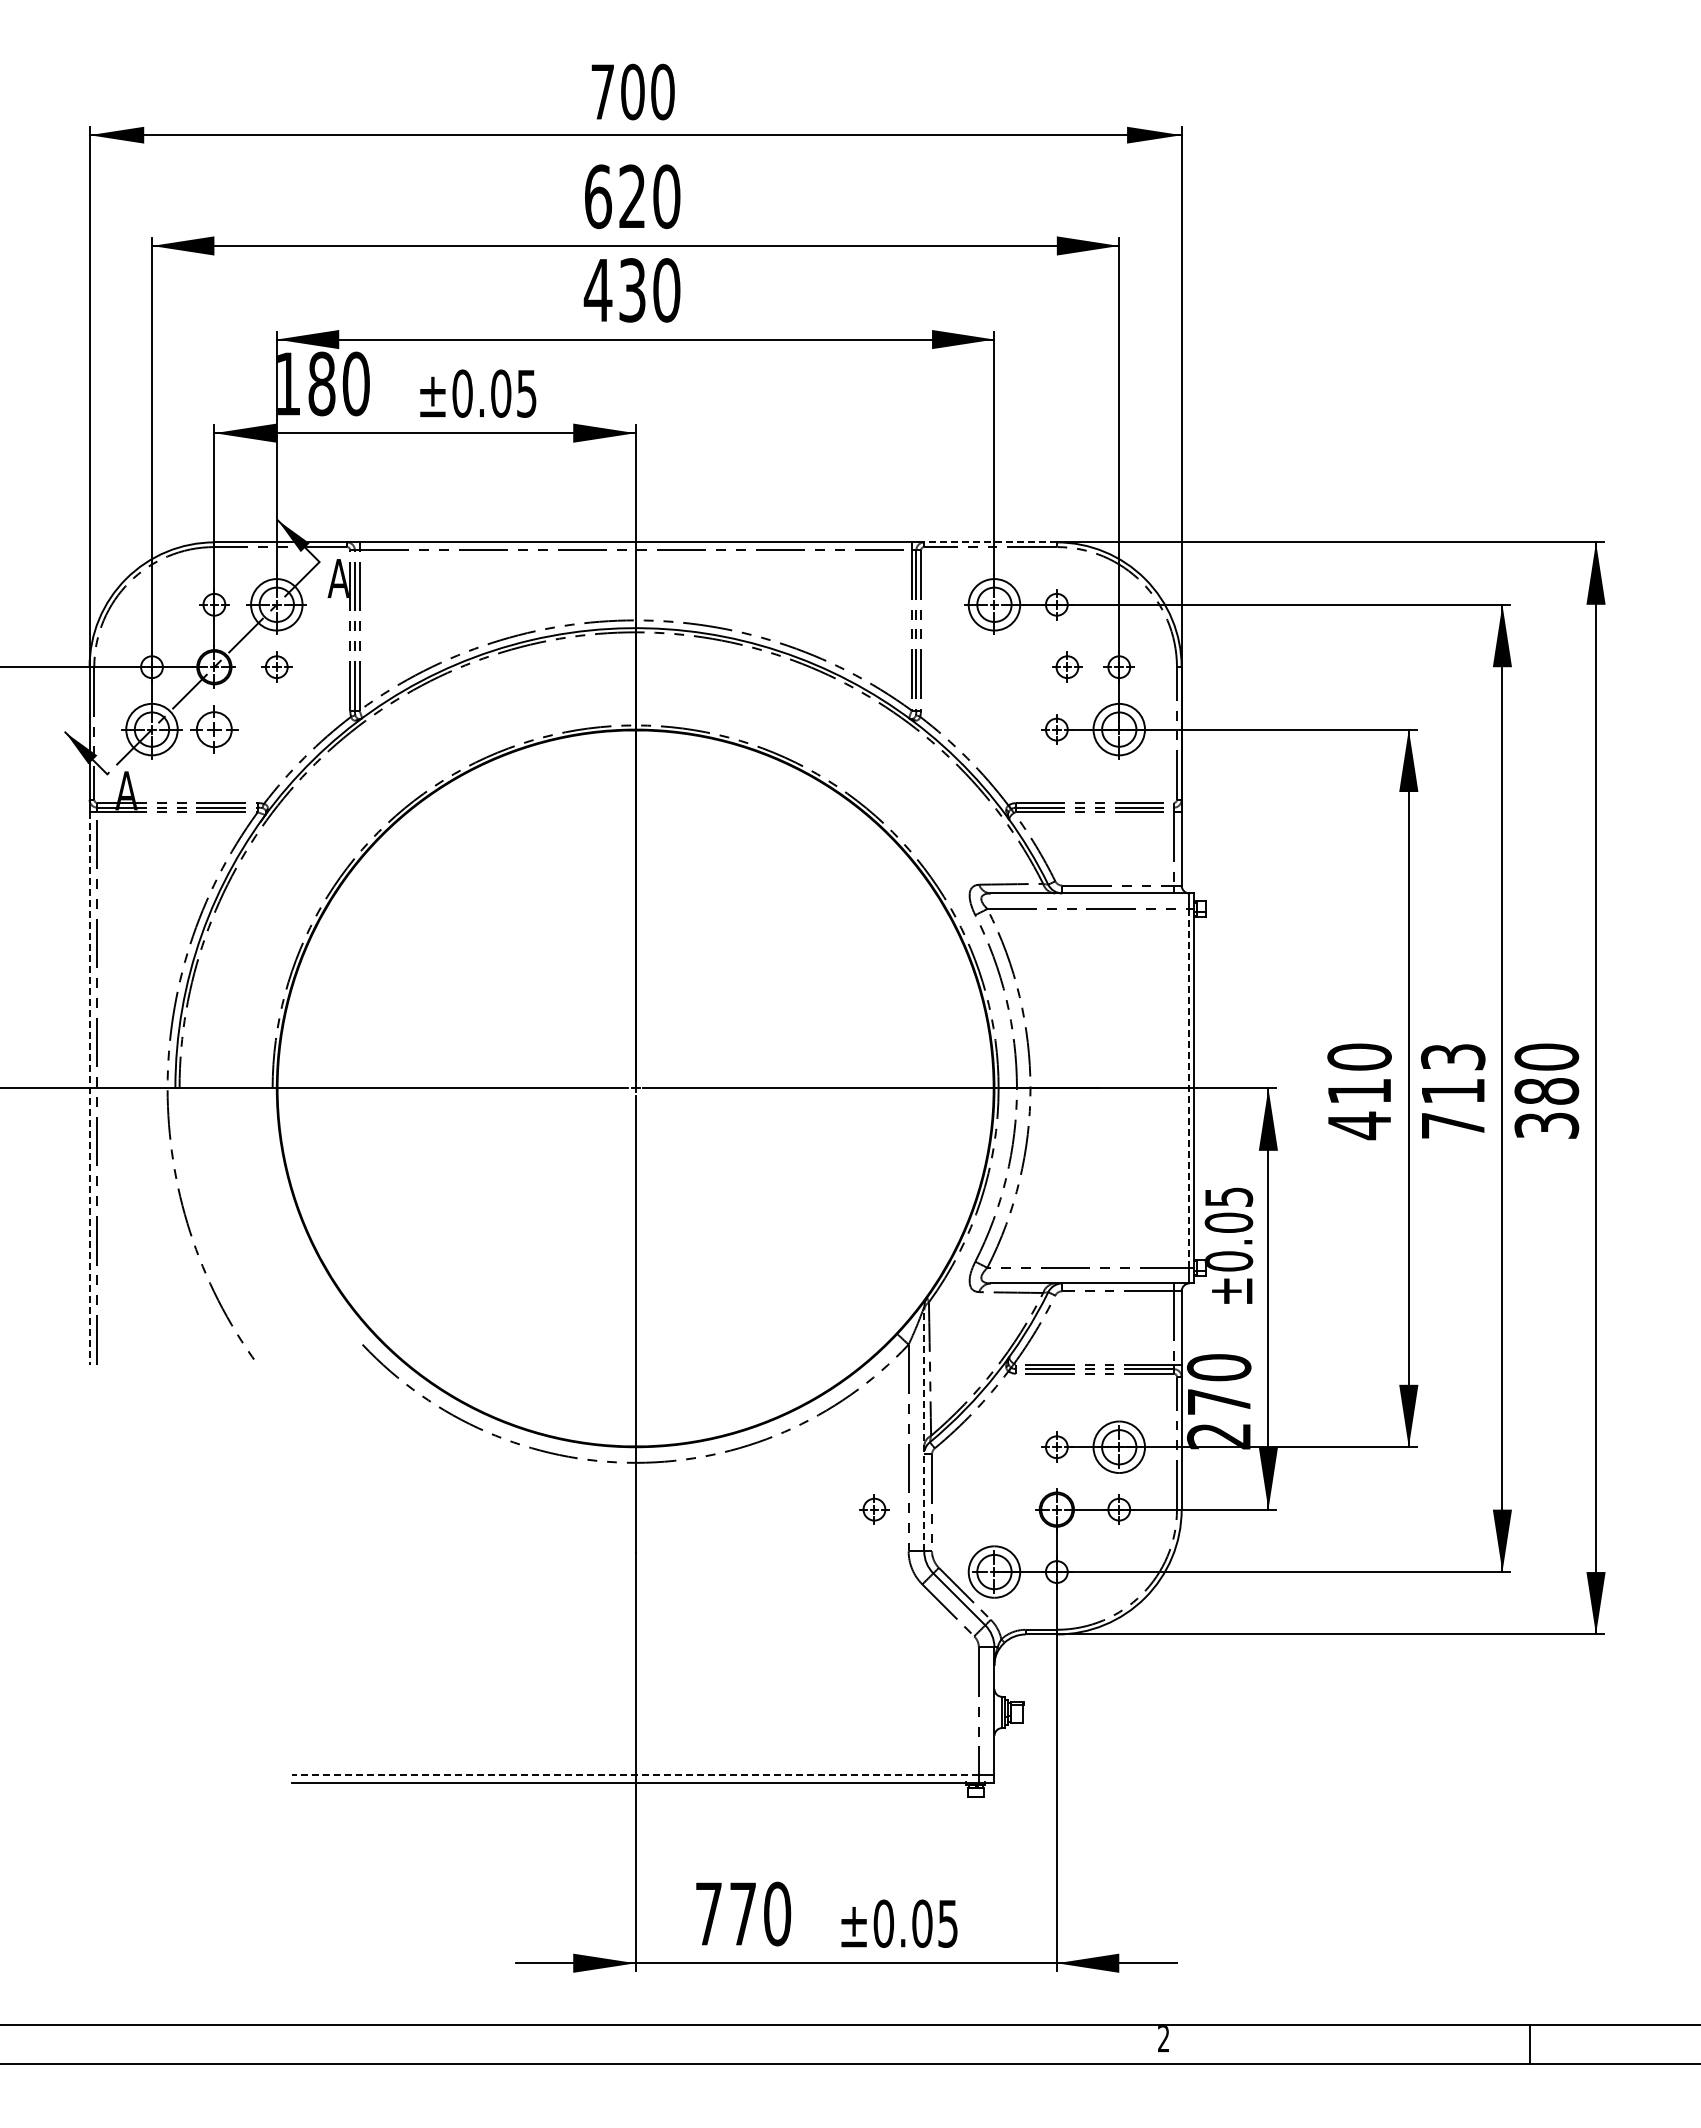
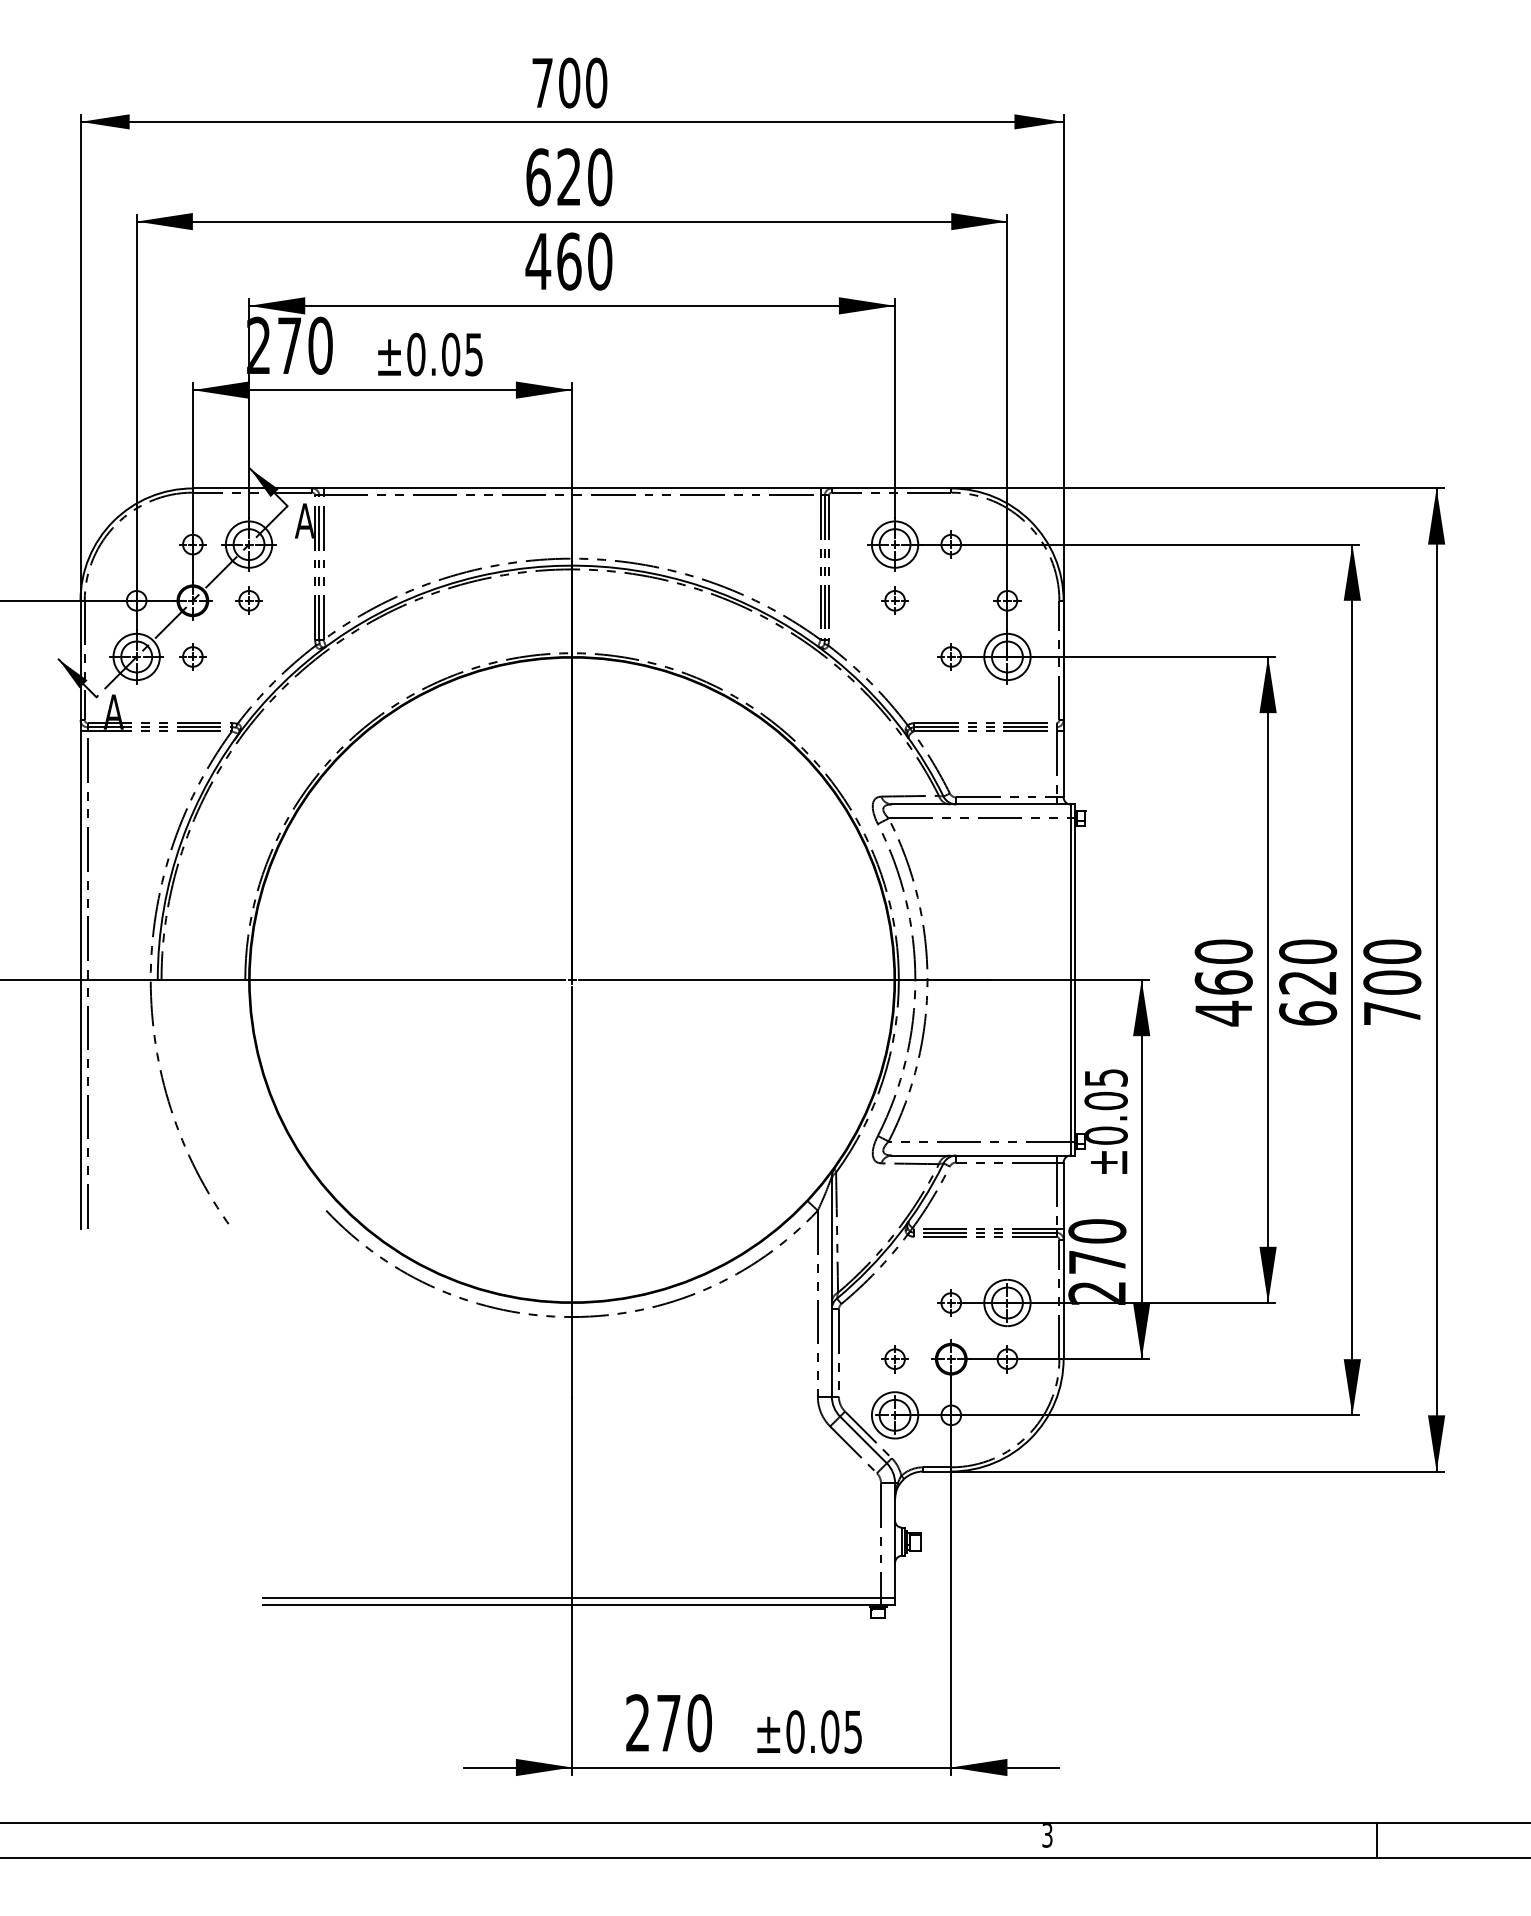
text: (632, 290) -> (569, 261), 430 -> 460
text: (304, 383) -> (273, 345), 180 -> 270
line: (990, 542) -> (891, 488), dashed -> solid
part: (1067, 666) -> (895, 600), moved
part: (214, 729) -> (192, 656), size x0.62
line: (89, 1088) -> (80, 980), dashed -> solid
line: (1189, 1088) -> (1070, 980), dashed -> solid
text: (1359, 1090) -> (1223, 981), 410 -> 460
text: (1453, 1090) -> (1308, 981), 713 -> 620
text: (1546, 1107) -> (1392, 997), 380 -> 700
line: (924, 1428) -> (832, 1286), dashed -> solid
part: (874, 1509) -> (895, 1359), moved
line: (635, 1774) -> (571, 1597), dashed -> solid
text: (708, 1913) -> (637, 1722), 770 -> 270
text: (1163, 2039) -> (1047, 1836), 2 -> 3

